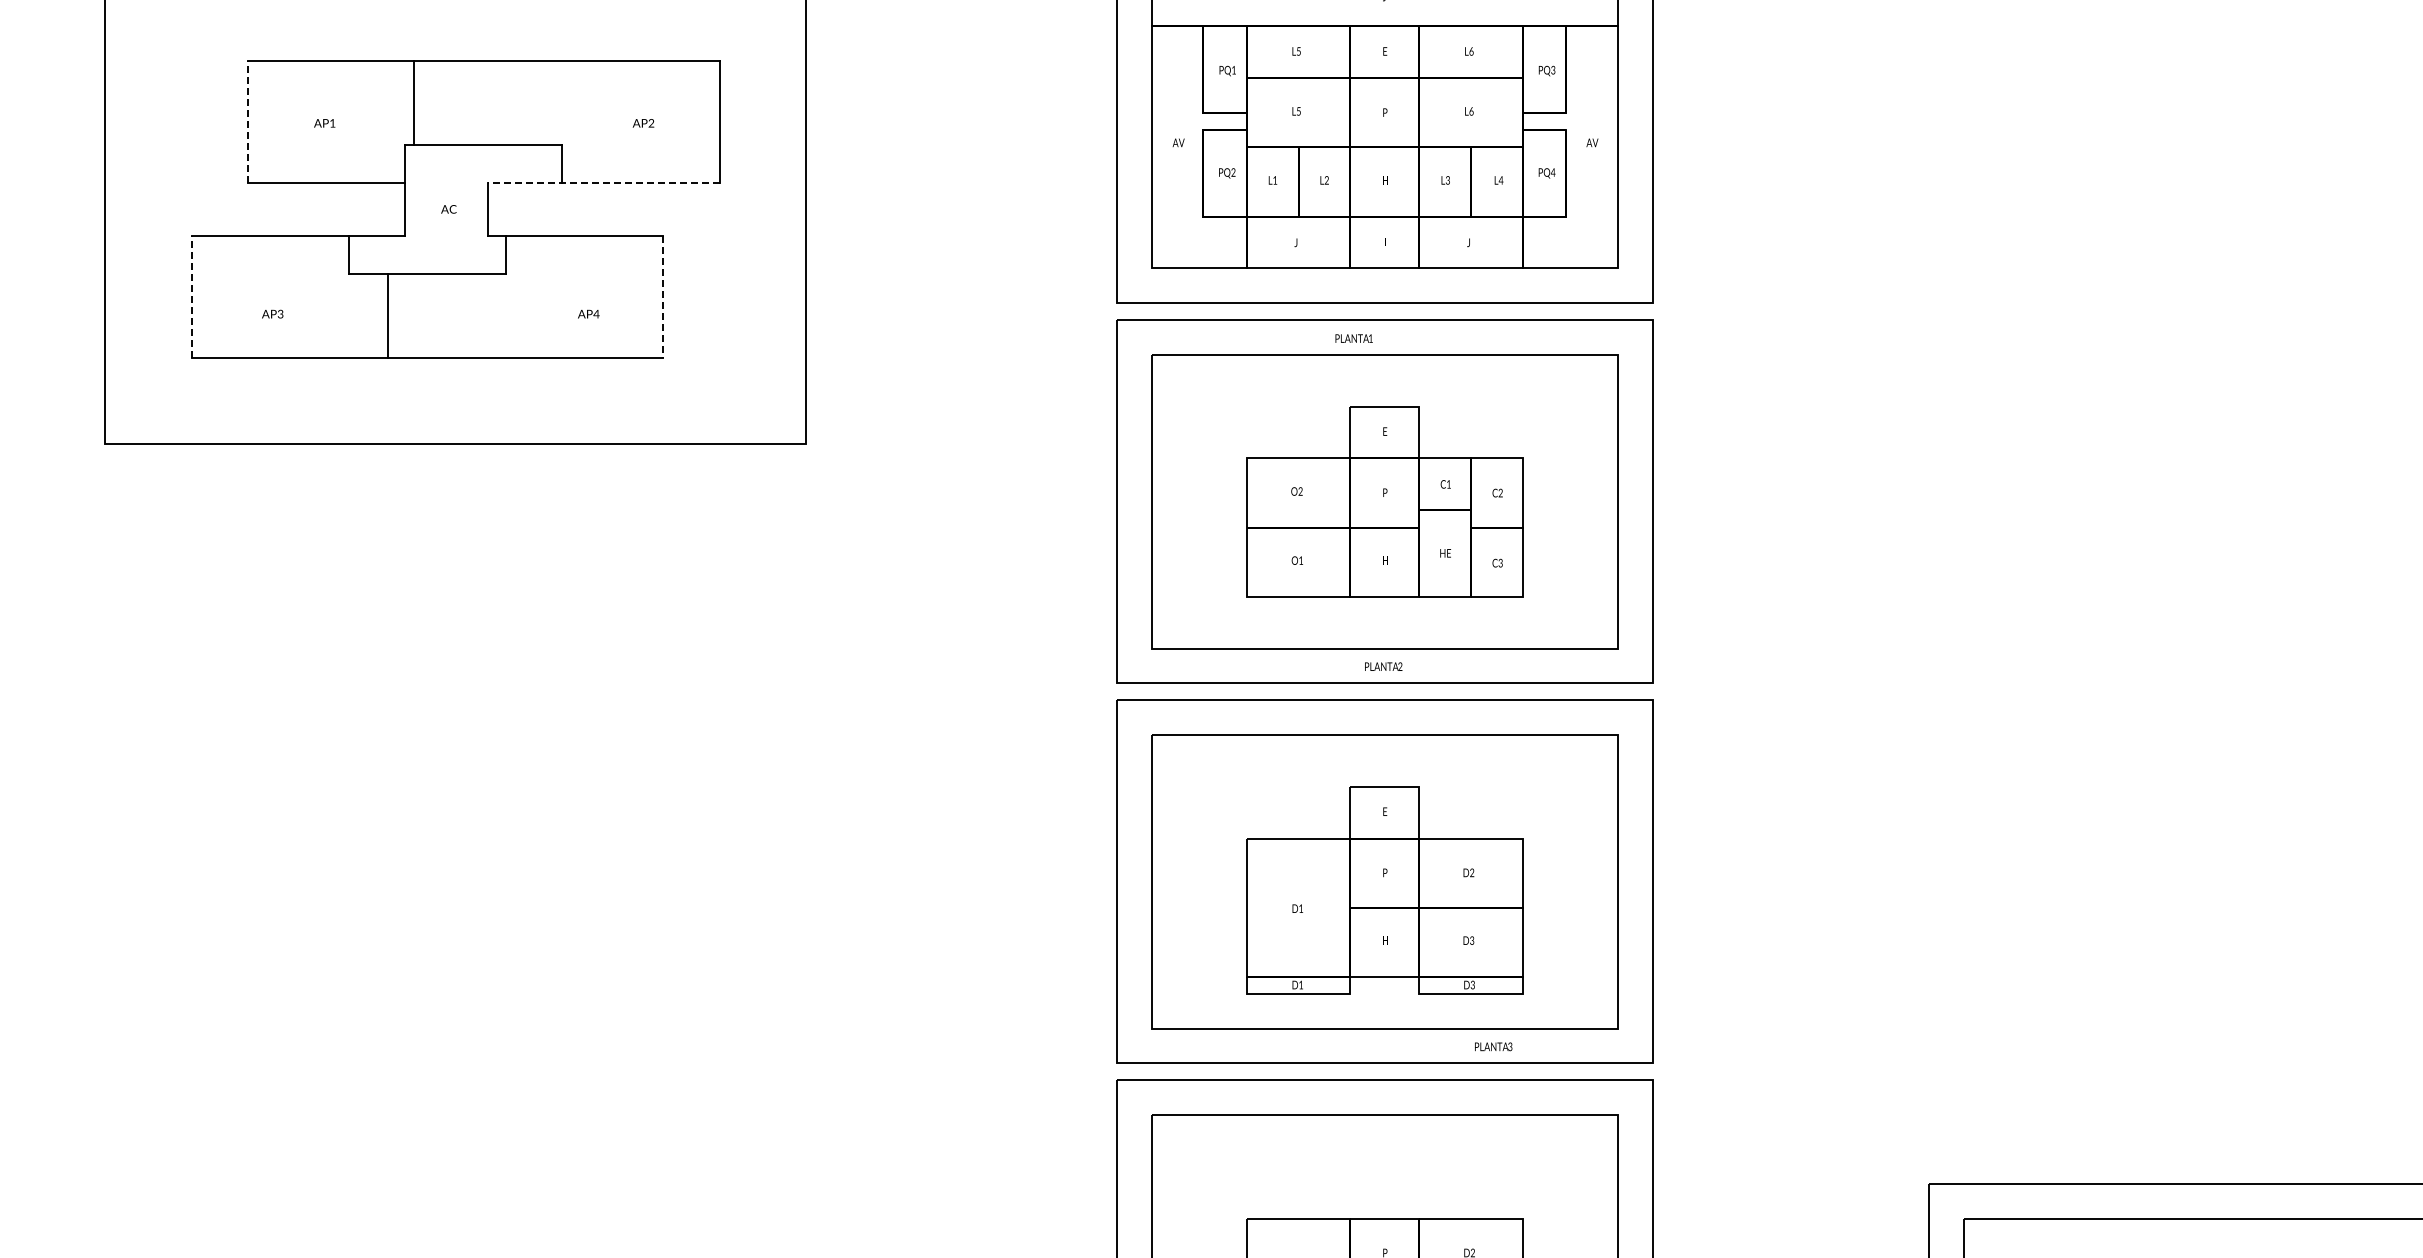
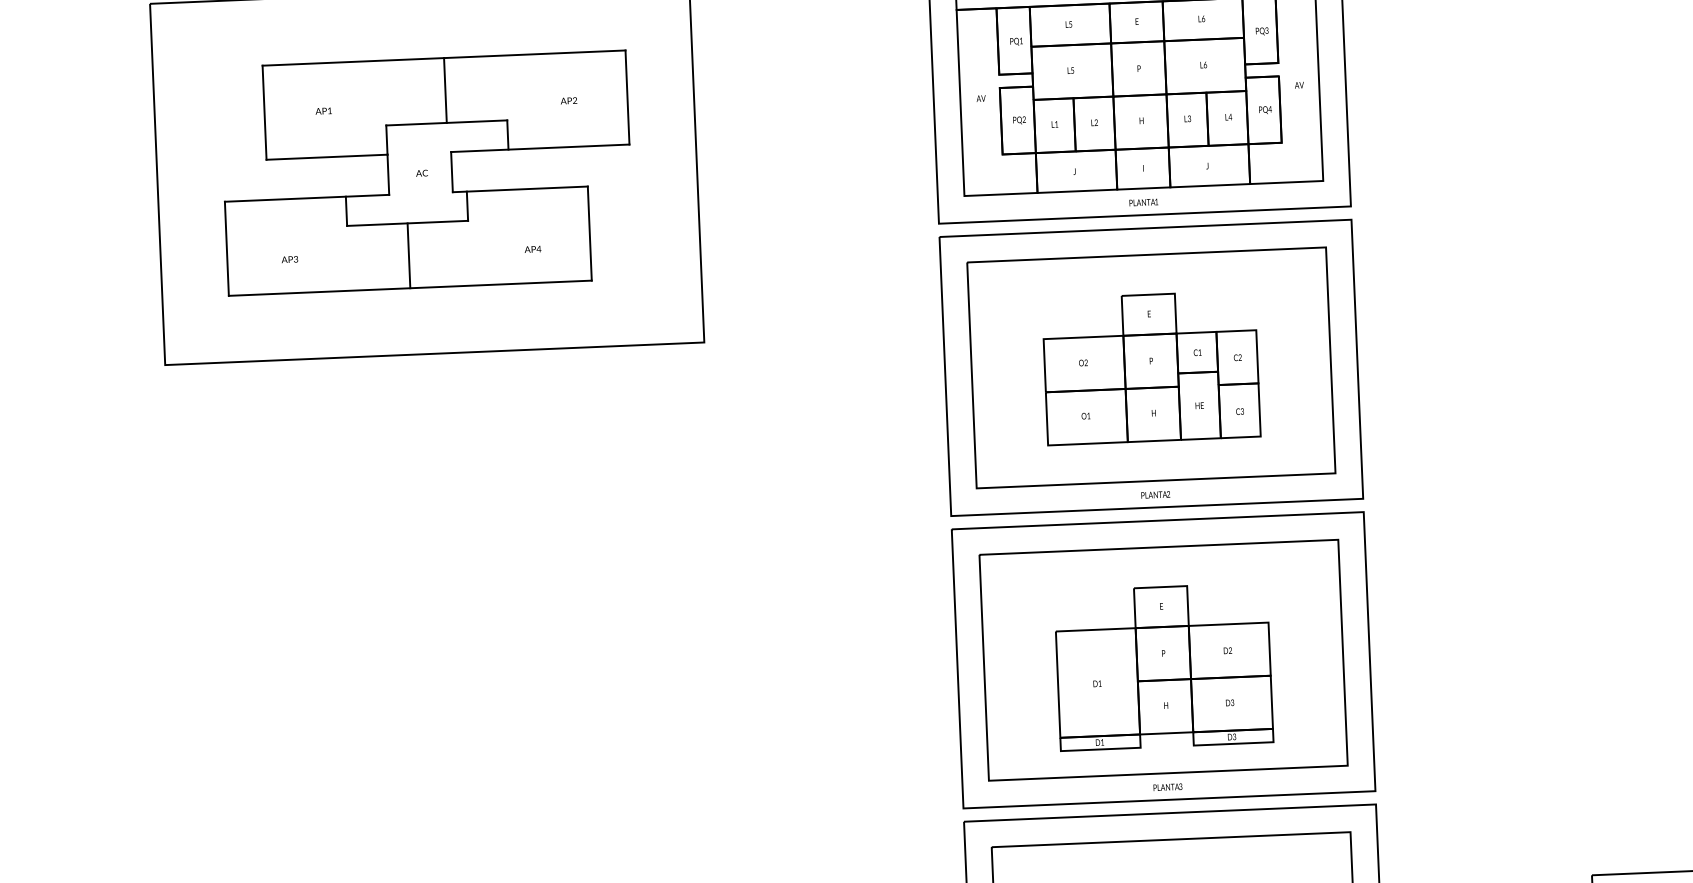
line: (413, 103) -> (445, 90), moved
line: (247, 121) -> (264, 112), dashed -> solid
line: (603, 183) -> (540, 148), dashed -> solid
line: (191, 296) -> (226, 248), dashed -> solid
line: (663, 297) -> (589, 234), dashed -> solid
line: (388, 315) -> (408, 255), moved
text: (1353, 338) -> (1143, 202), moved
text: (1493, 1046) -> (1167, 787), moved

